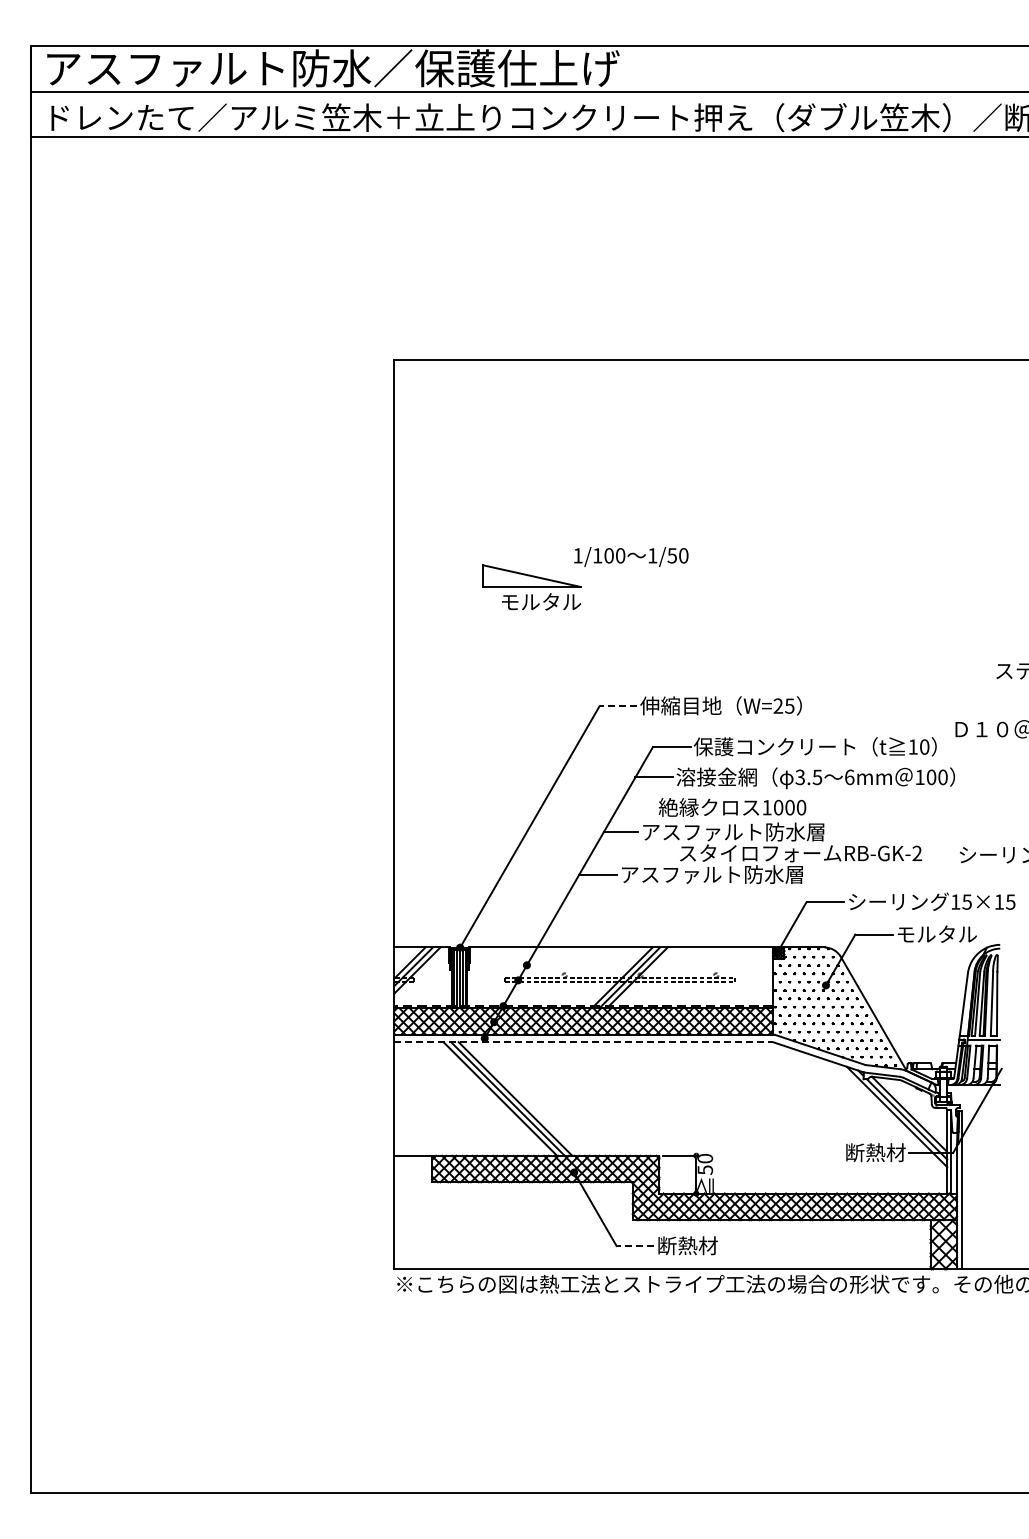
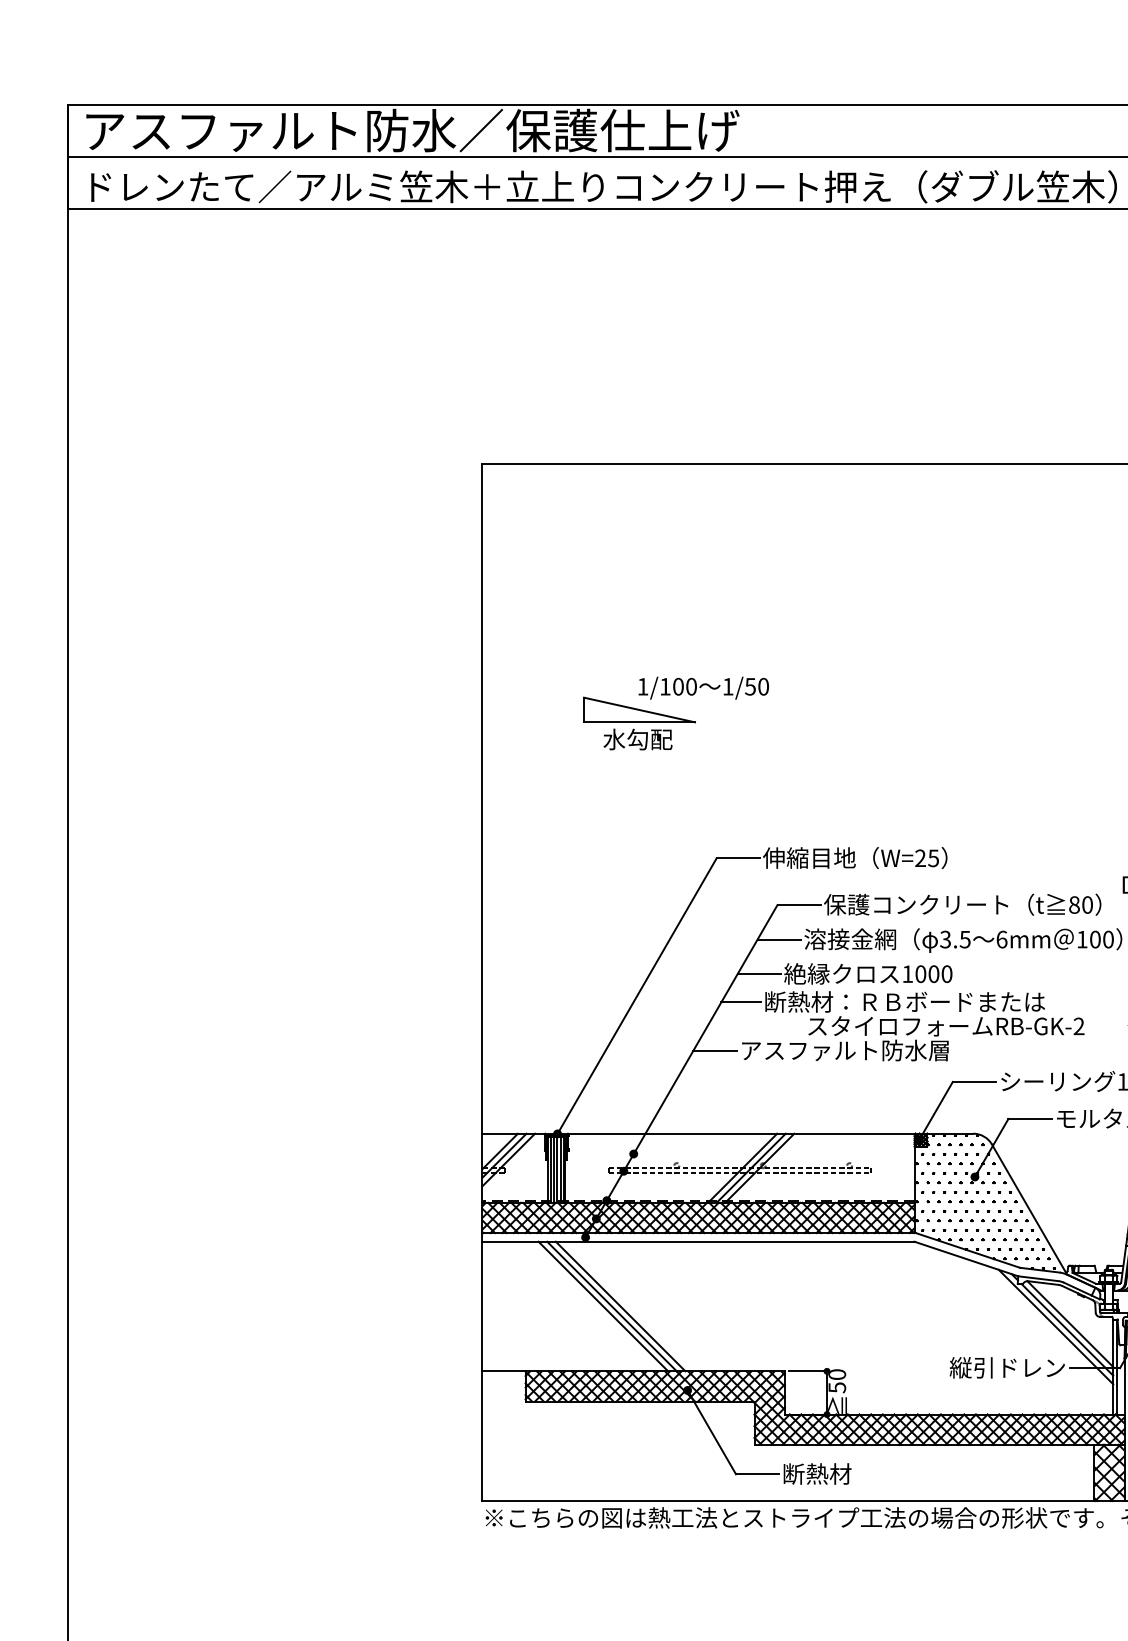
text: (631, 556) -> (703, 687), moved
text: (540, 601) -> (649, 738), モルタル -> 水勾配
line: (618, 706) -> (738, 858), dashed -> solid
text: (912, 746) -> (1073, 904), 10 -> 80
line: (636, 807) -> (758, 973), added
text: (764, 831) -> (904, 1001), アスファルト防水層 -> 断熱材：ＲＢボードまたは
line: (584, 1042) -> (699, 1242), dashed -> solid
text: (854, 1152) -> (1007, 1367), 断熱材 -> 縦引ドレン
line: (635, 1246) -> (757, 1474), dashed -> solid

